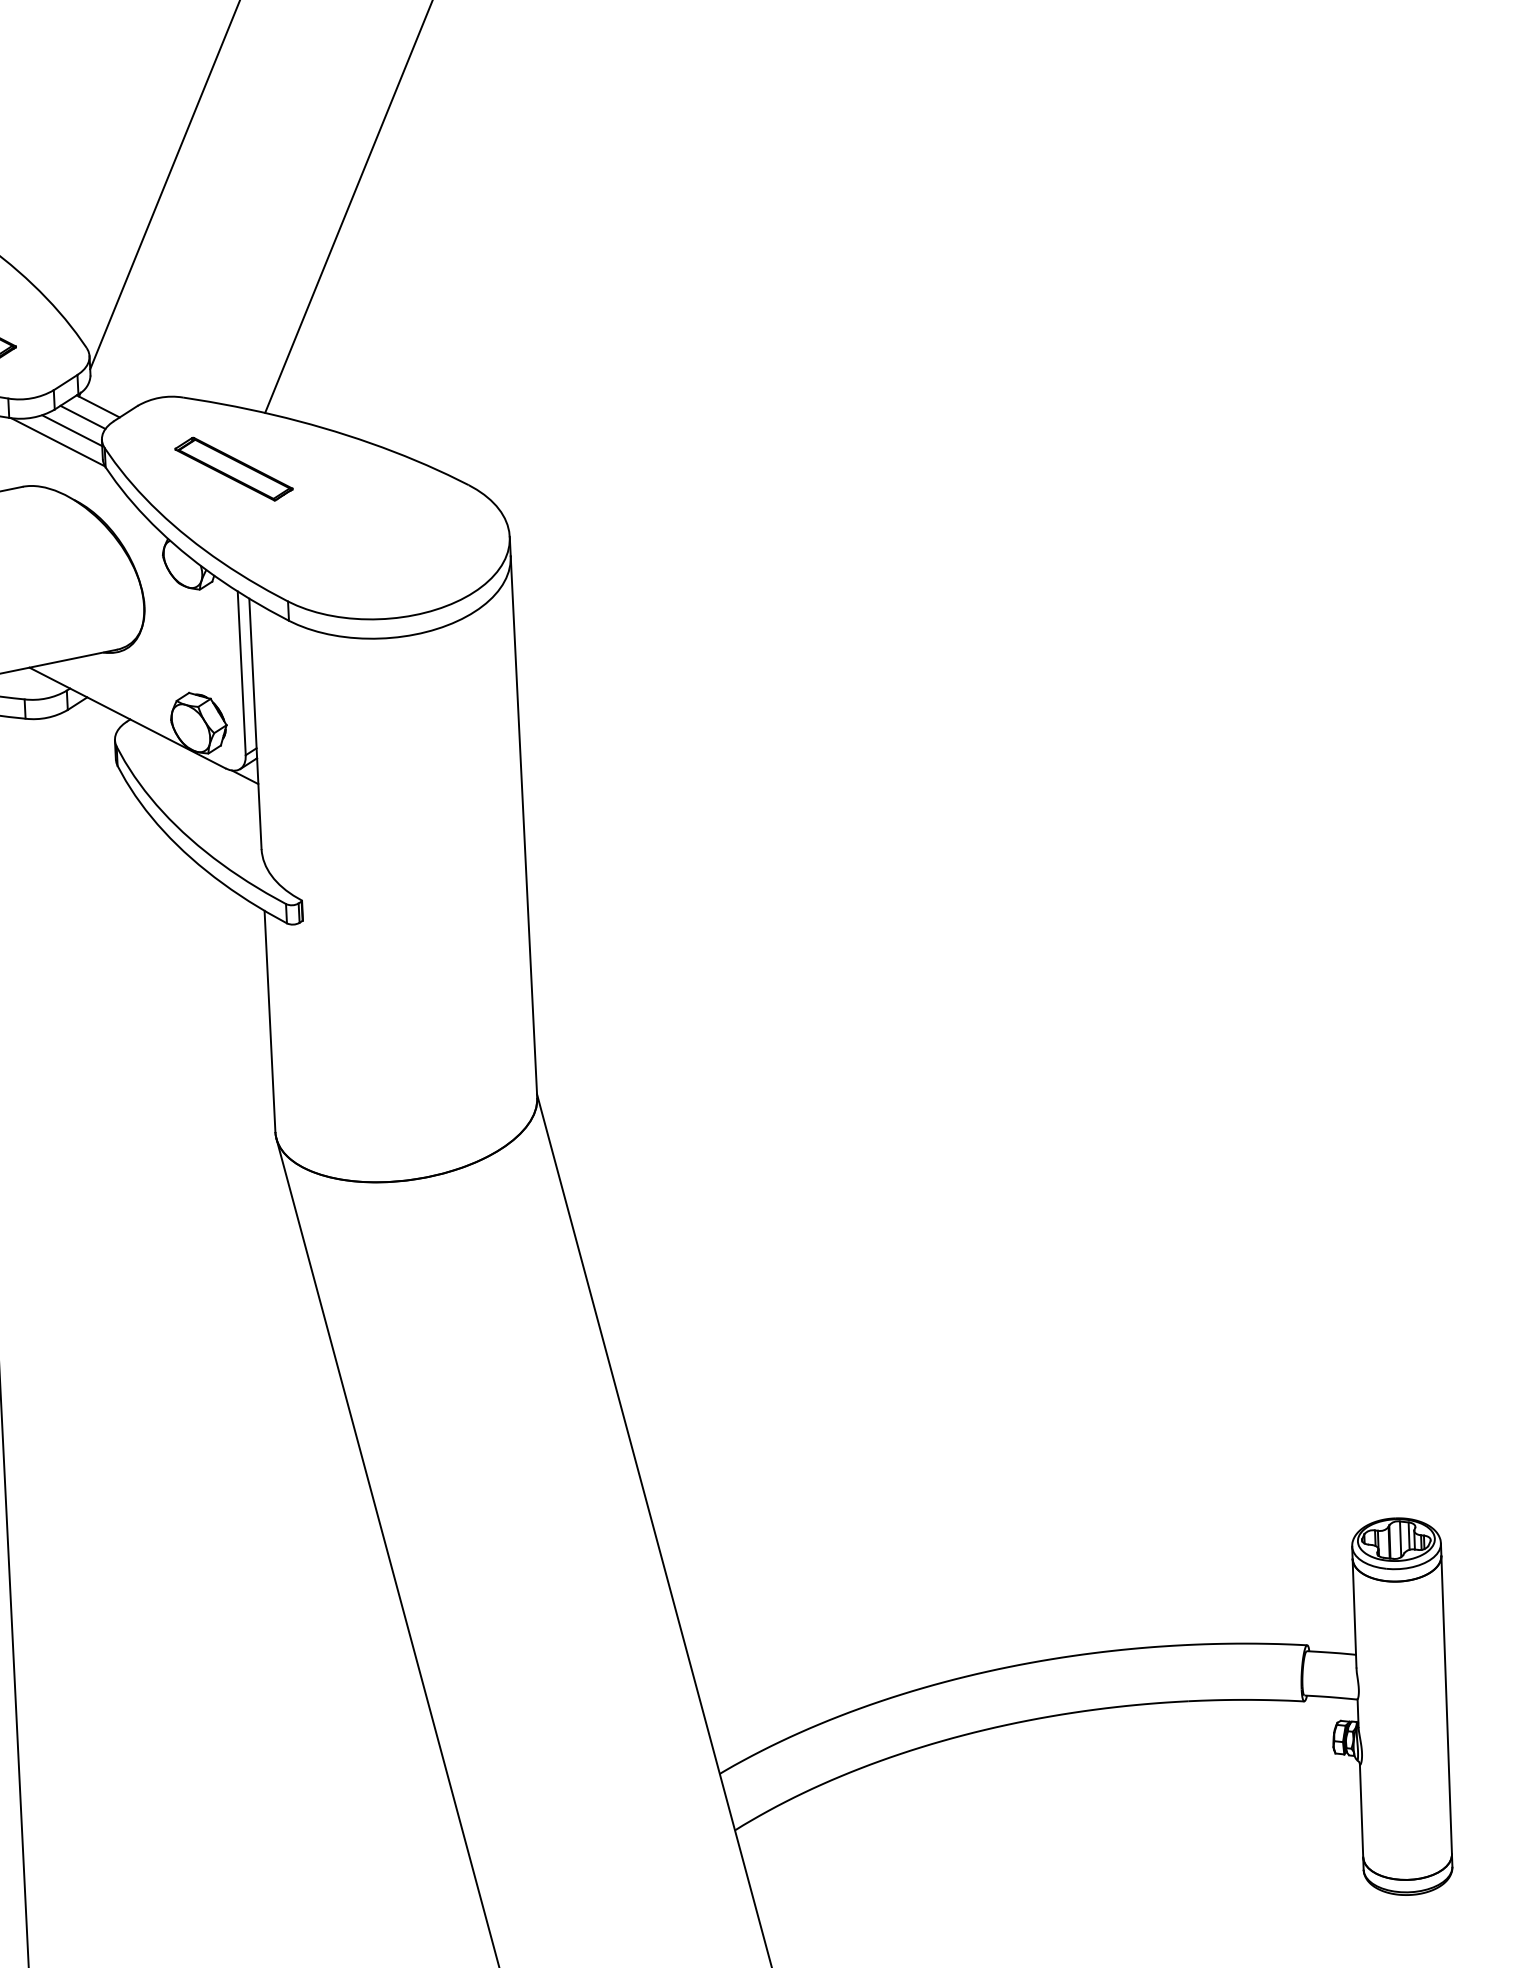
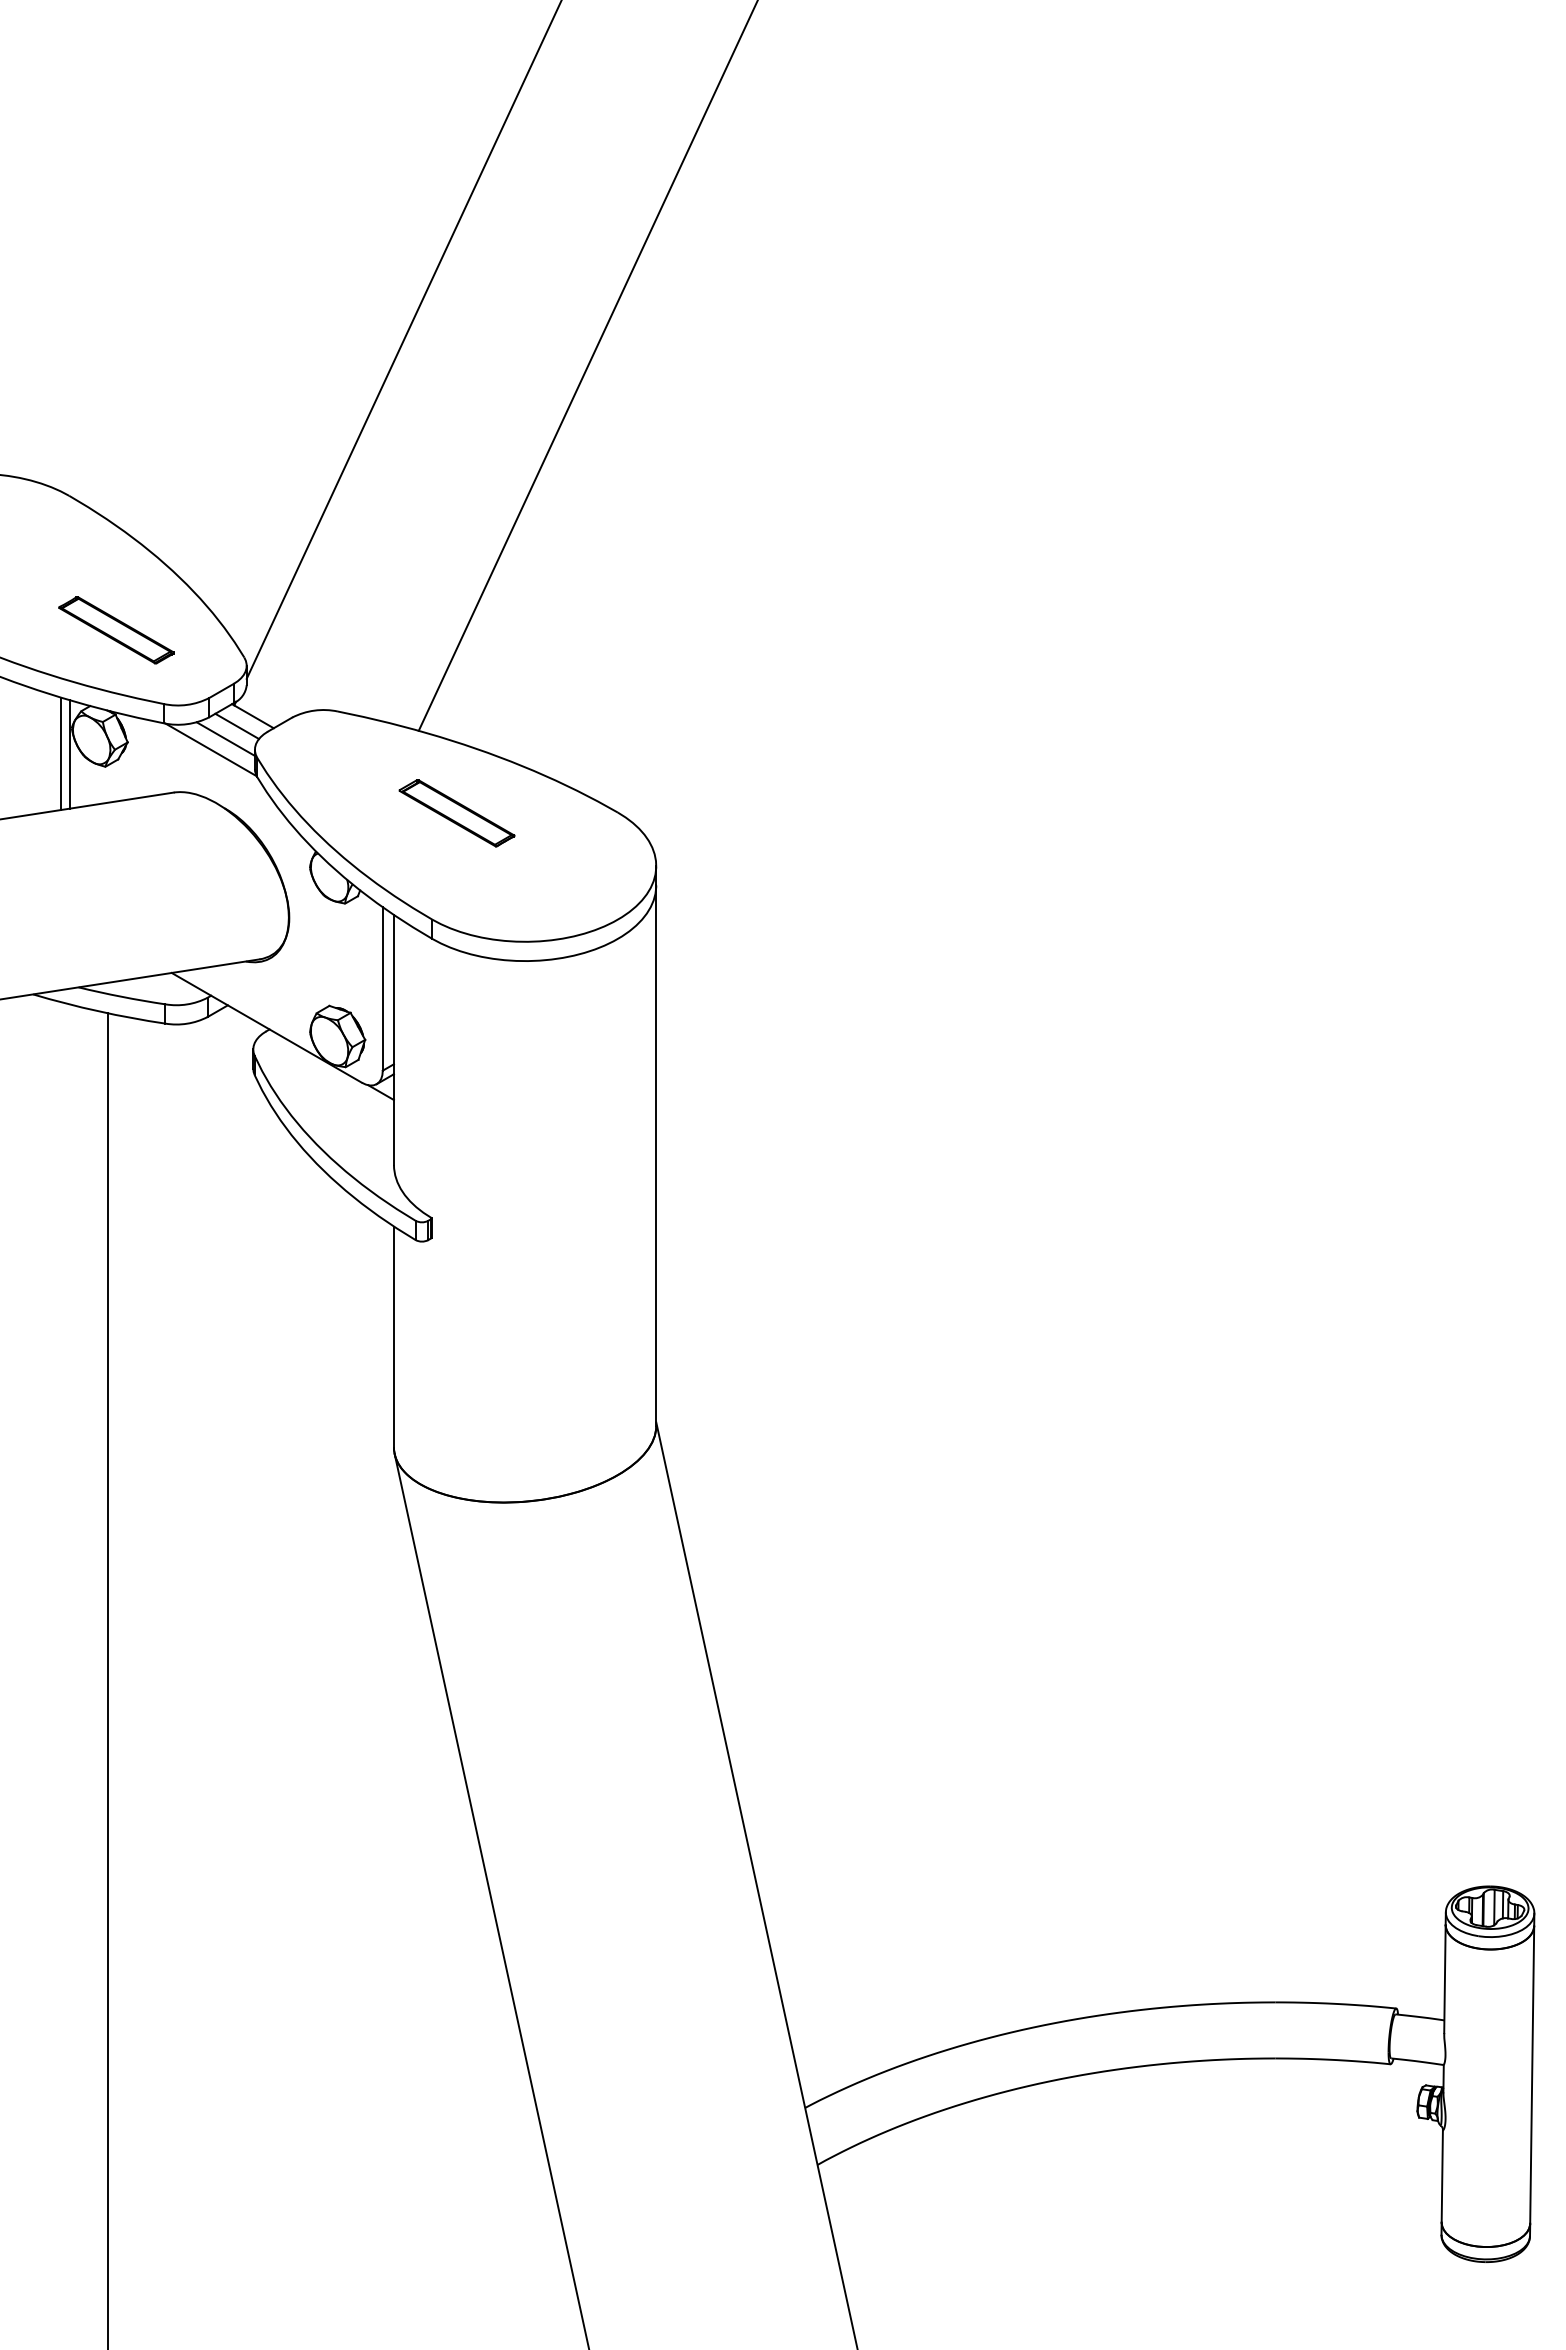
part: (233, 469) -> (456, 813), moved

